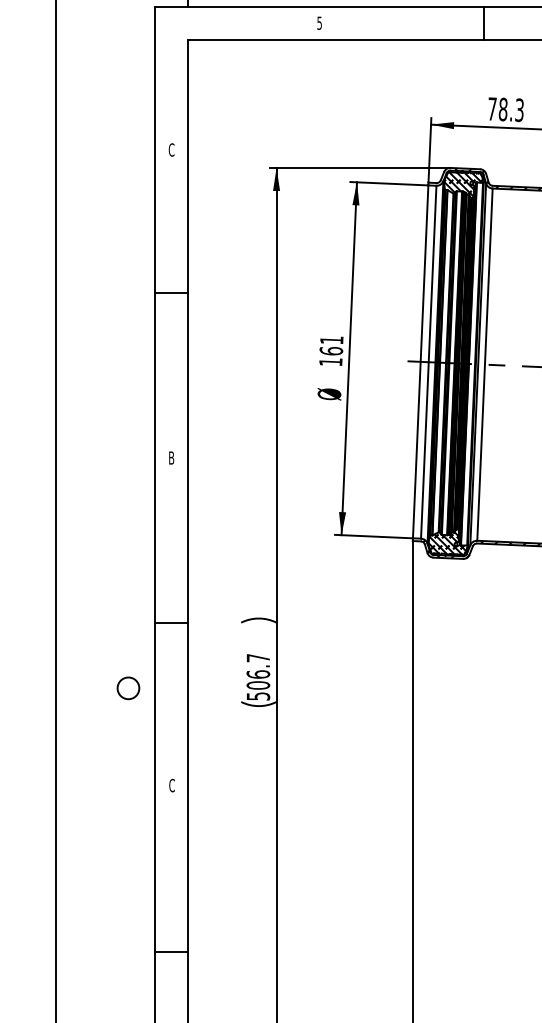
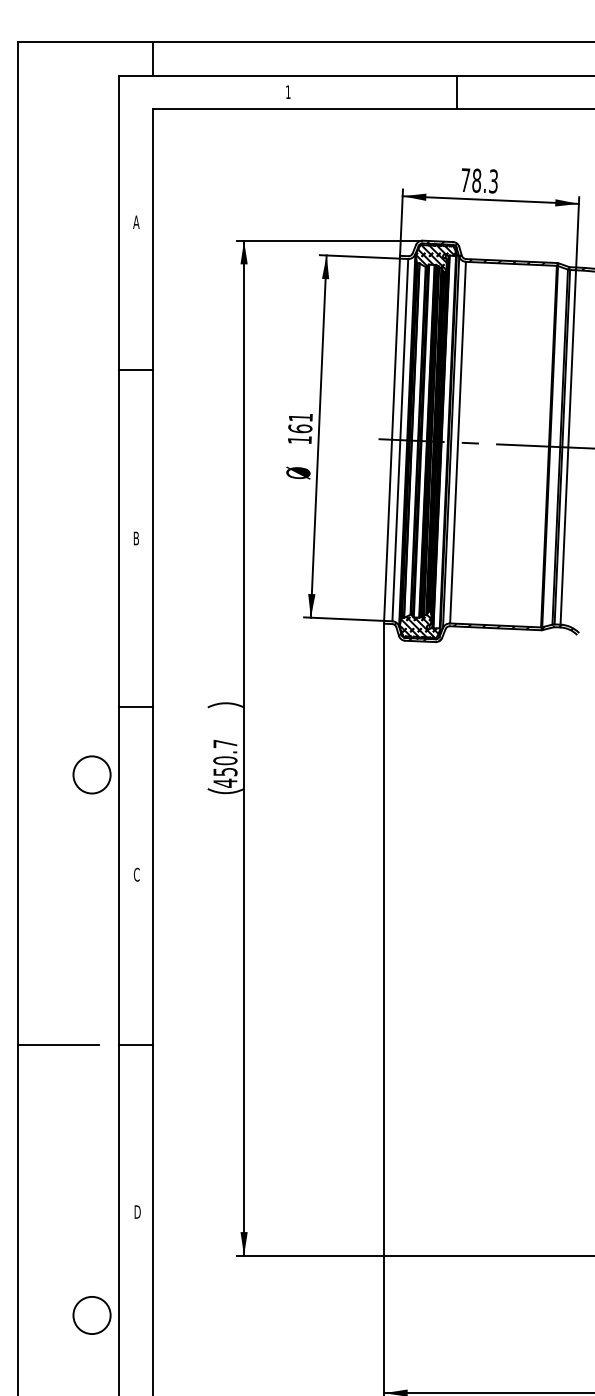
text: (319, 23) -> (288, 92), 5 -> 1
text: (171, 150) -> (136, 222), C -> A
text: (258, 684) -> (225, 771), 506.7 -> 450.7
circle: (127, 687) -> (91, 774), size x1.67
line: (94, 951) -> (57, 1045), added

